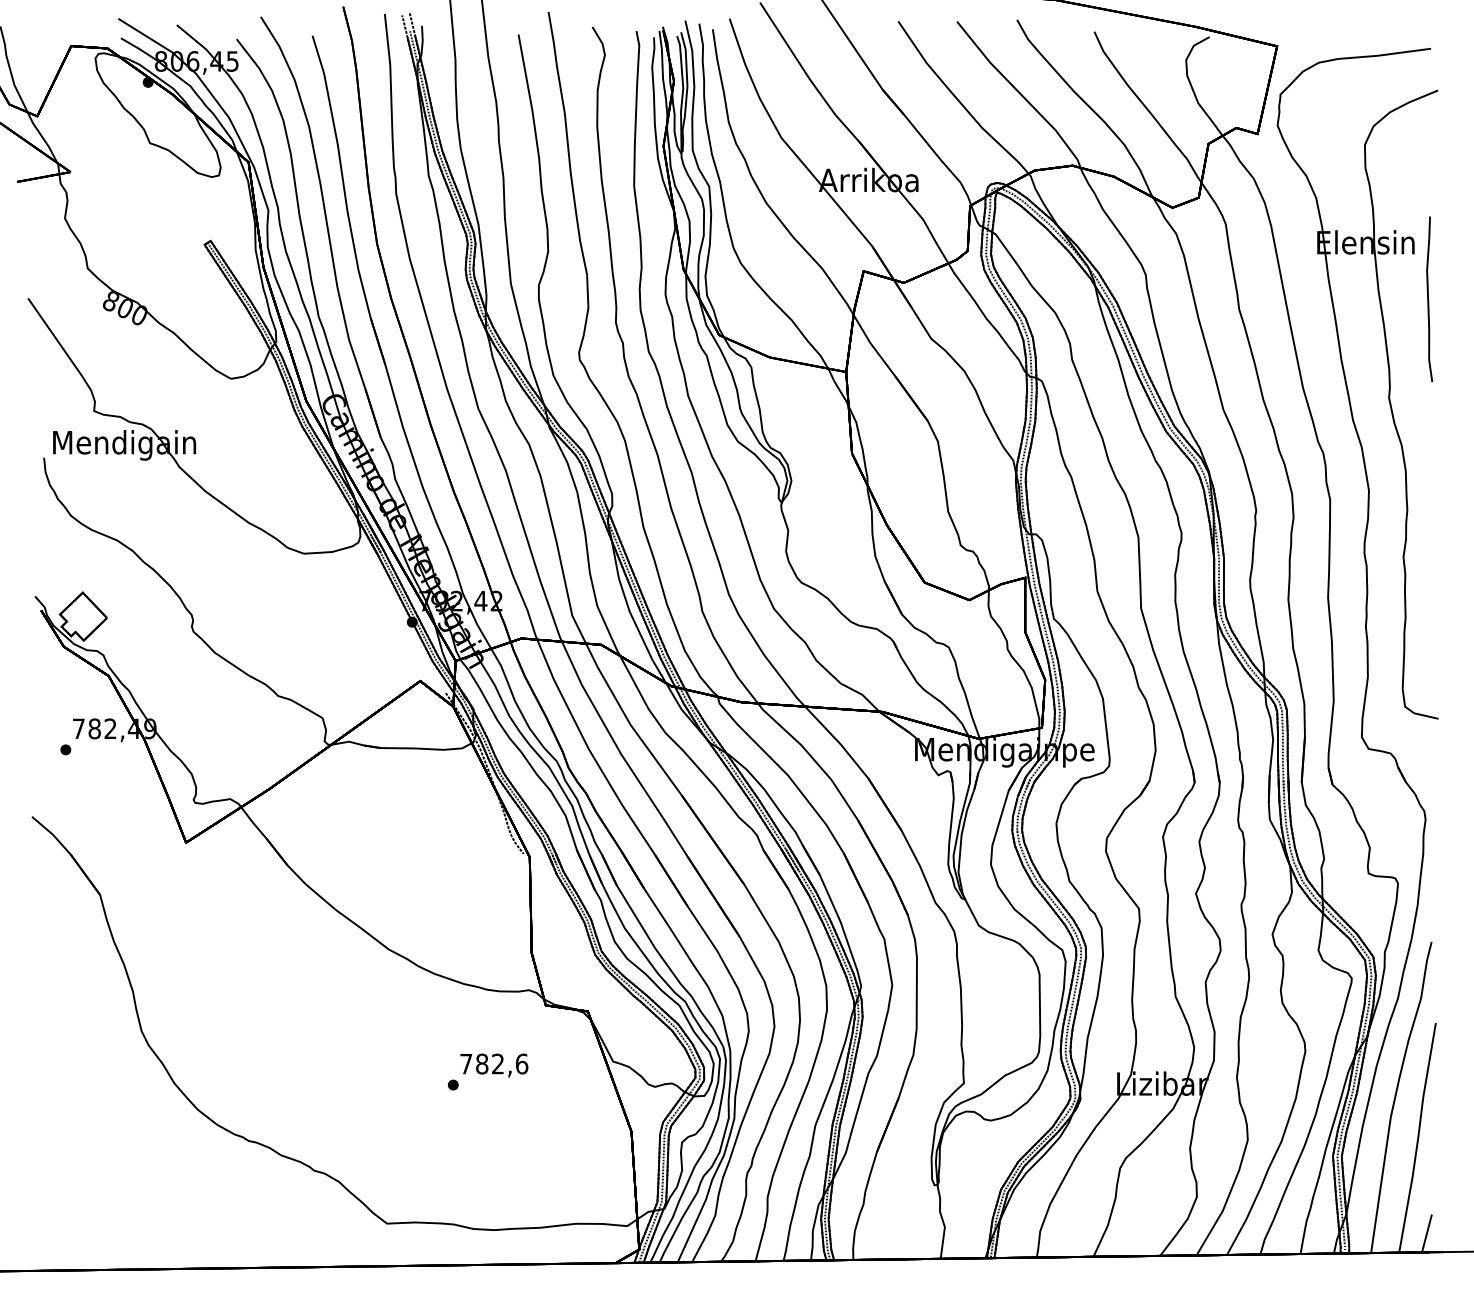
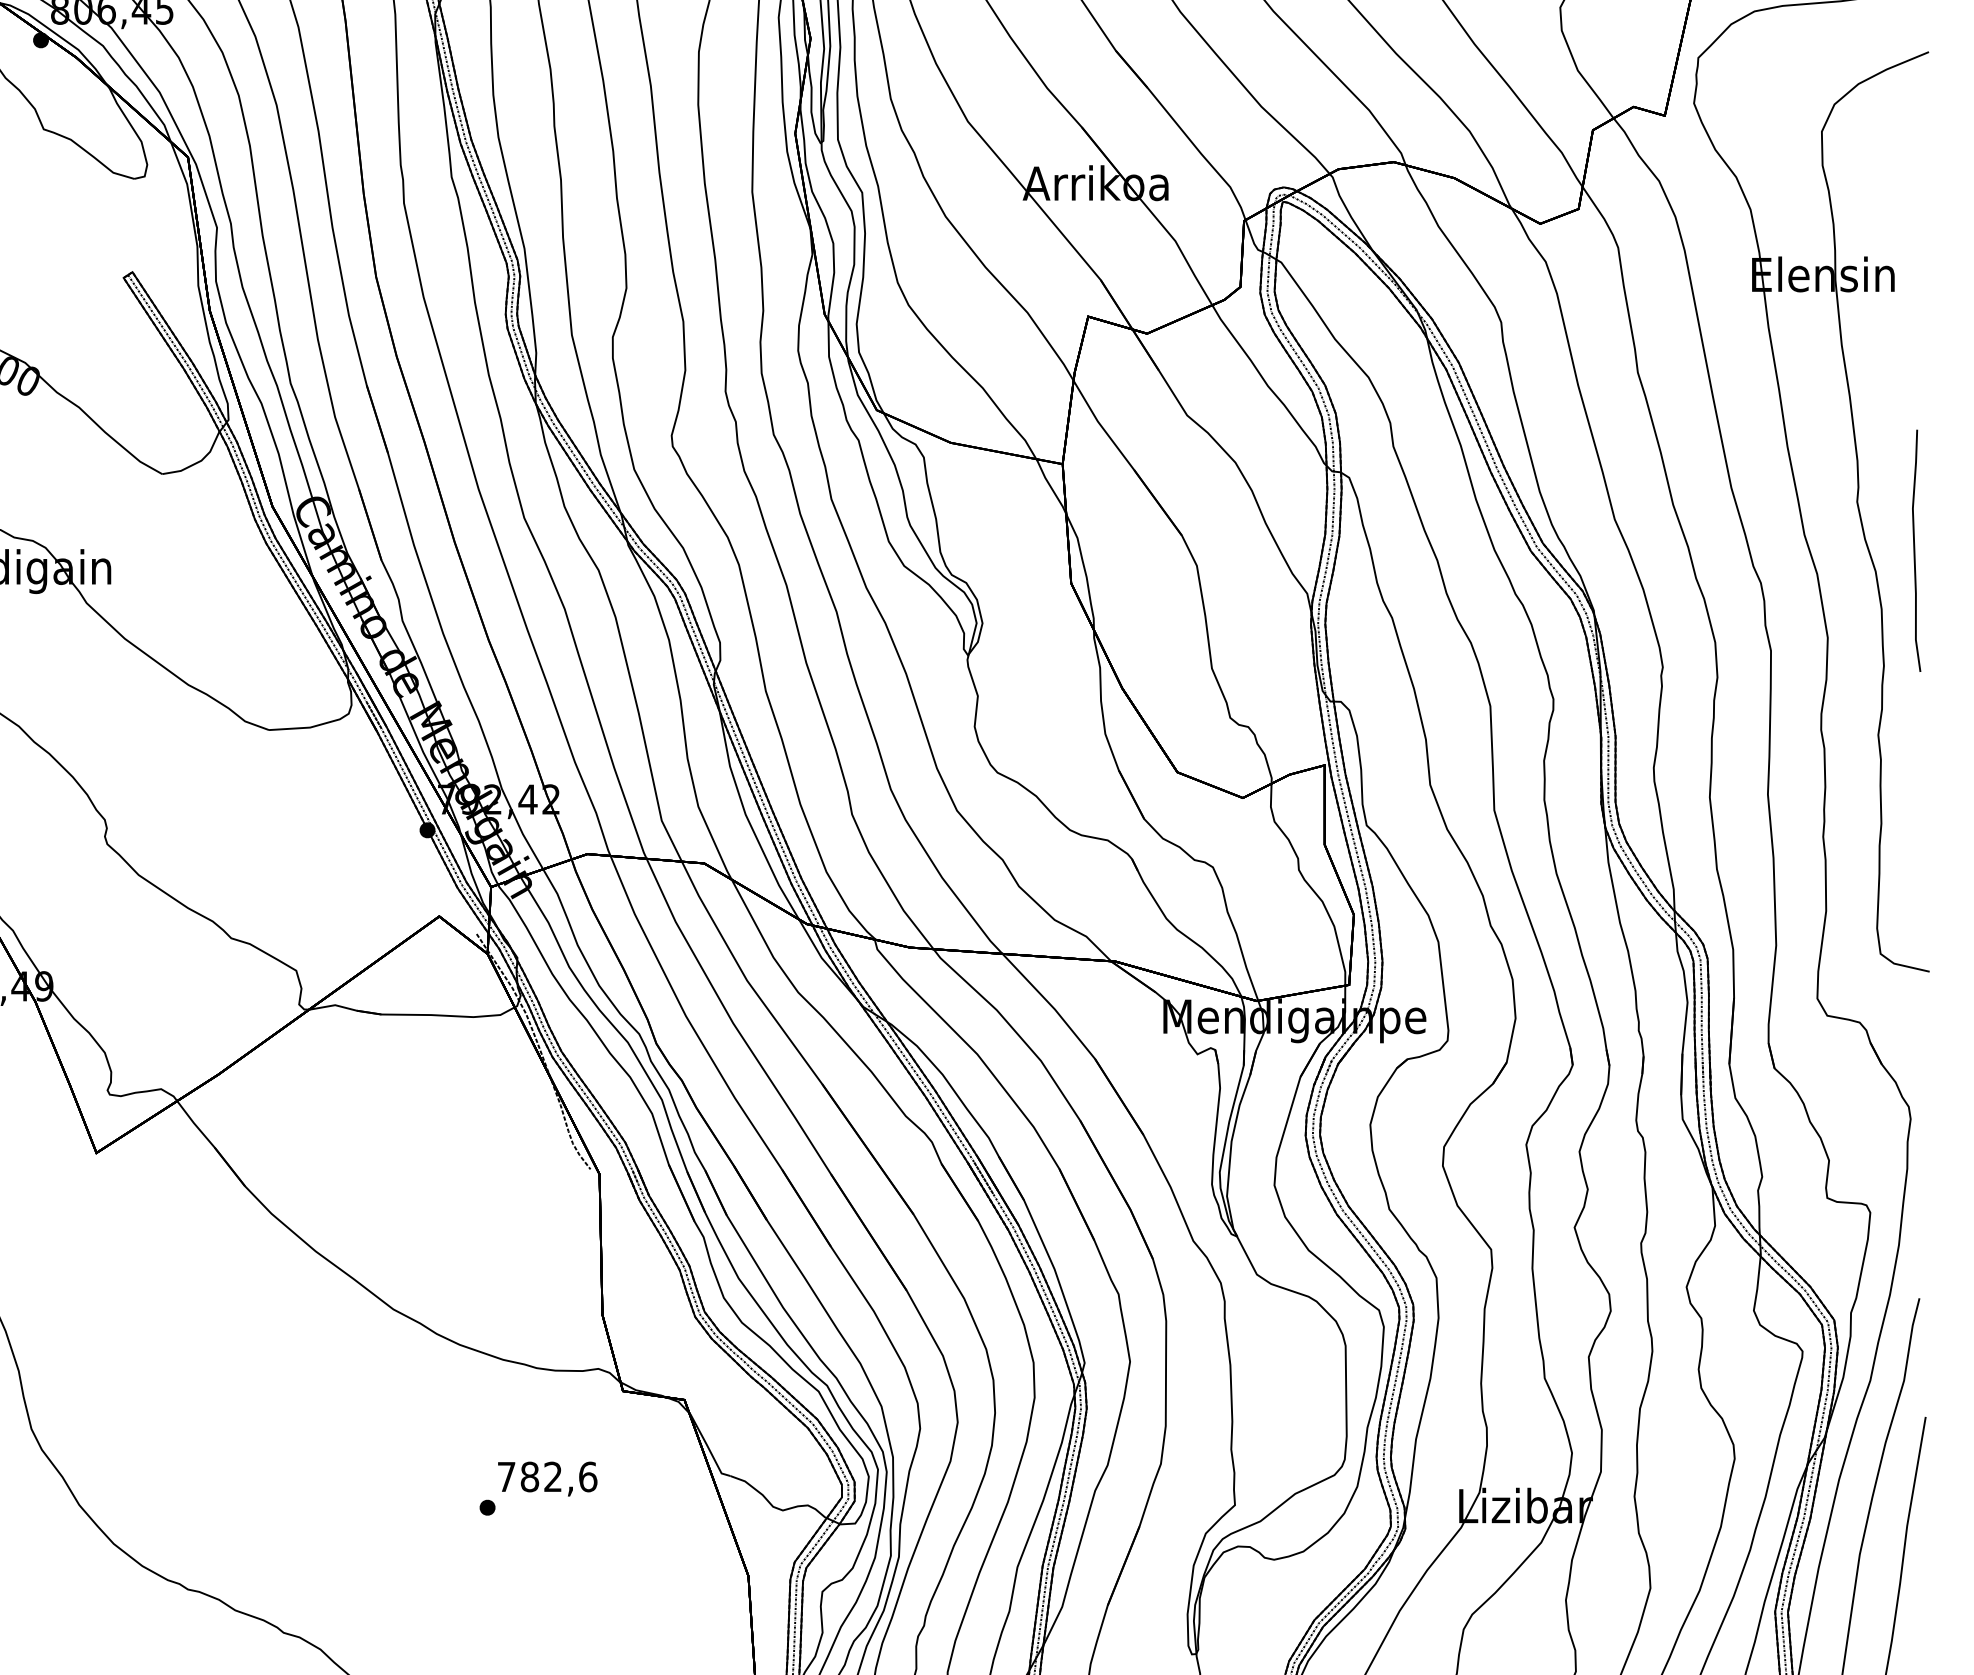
curve: (1428, 298) -> (1914, 549), moved

